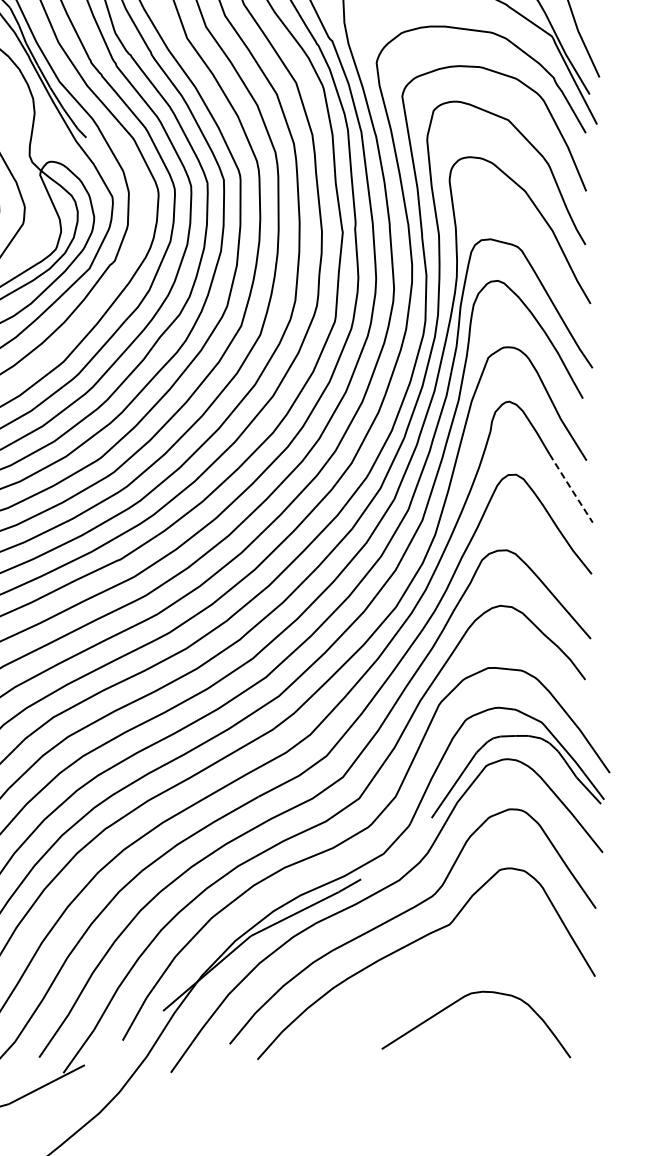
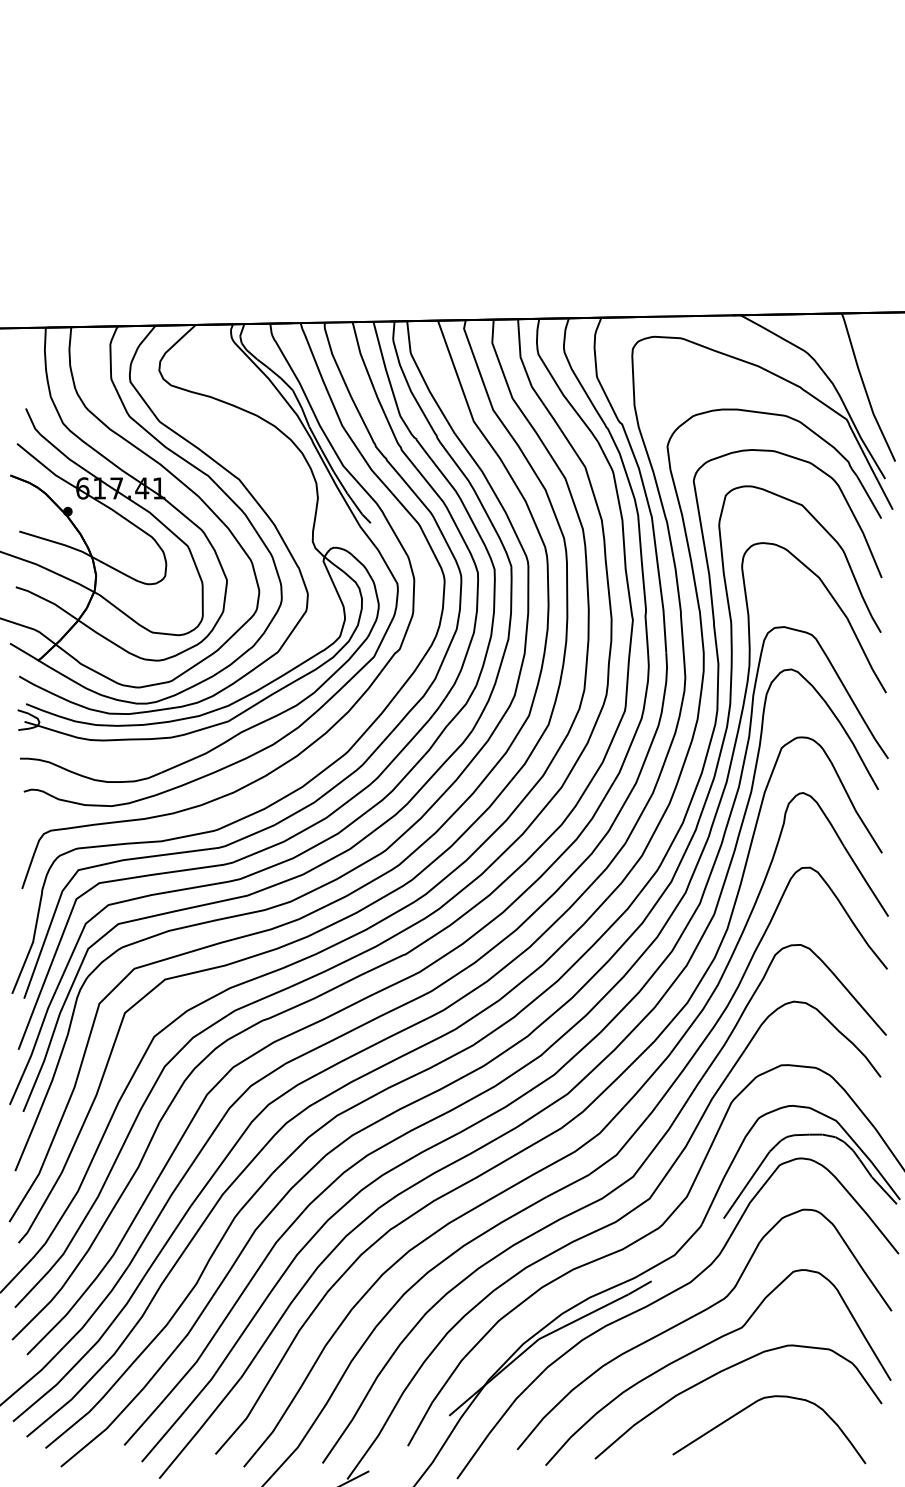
line: (571, 488) -> (866, 881), dashed -> solid
curve: (431, 967) -> (723, 1371), added

